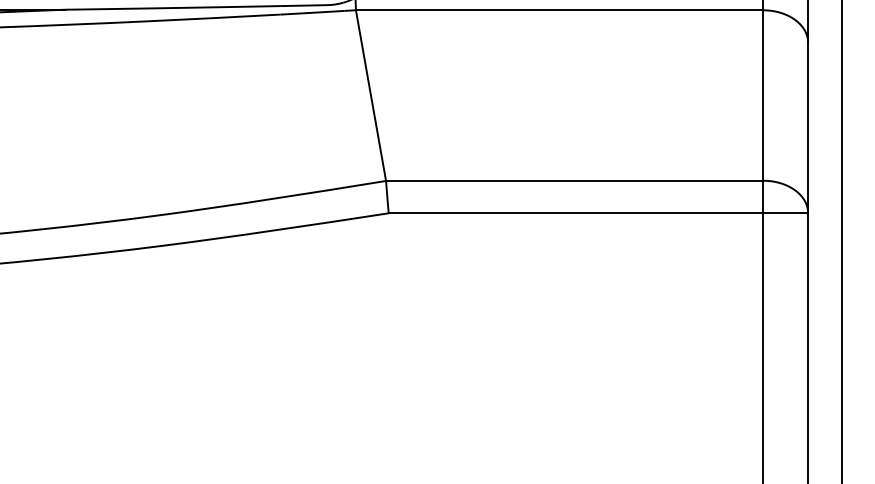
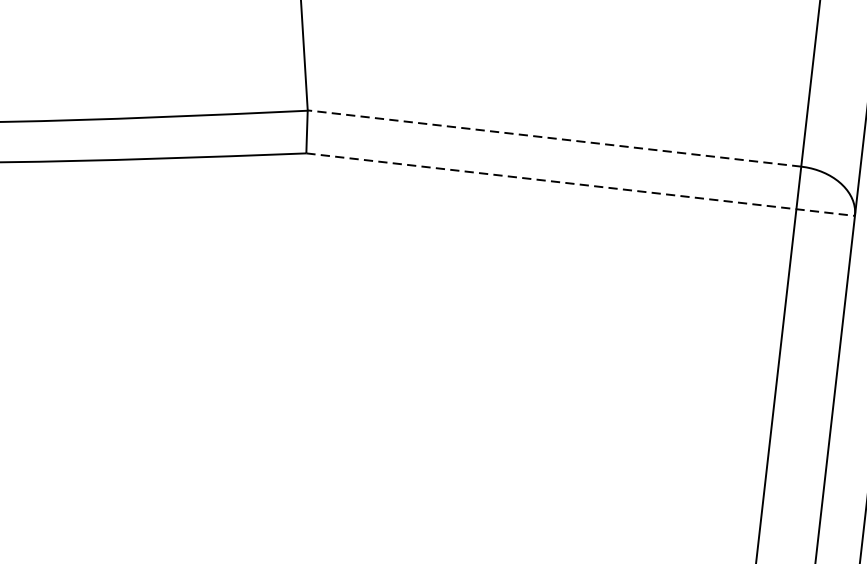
line: (574, 180) -> (554, 138), solid -> dashed
line: (598, 213) -> (580, 184), solid -> dashed

